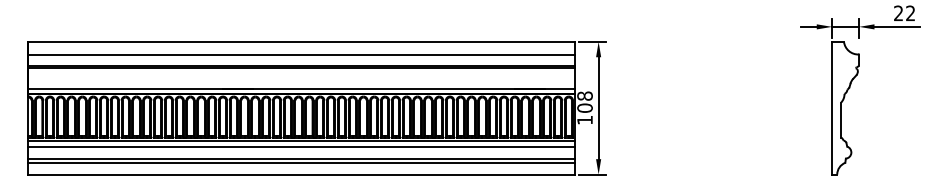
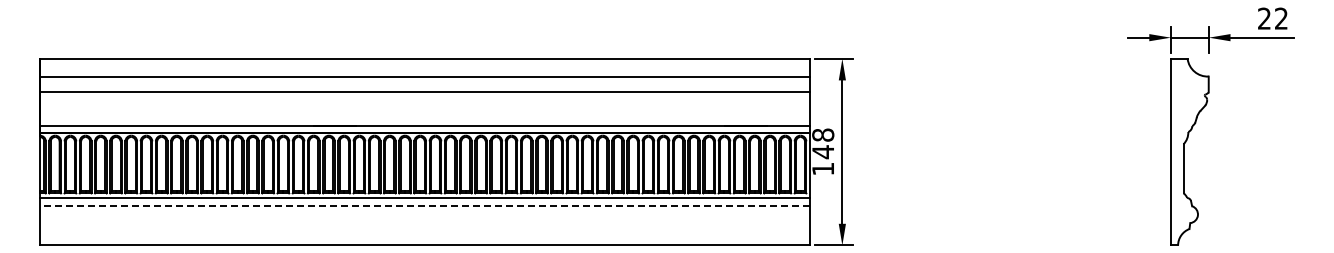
line: (301, 67) -> (424, 95), removed
text: (585, 108) -> (823, 152), 108 -> 148
line: (301, 146) -> (424, 206), solid -> dashed
line: (301, 158) -> (424, 223), removed
line: (301, 163) -> (424, 229), removed

